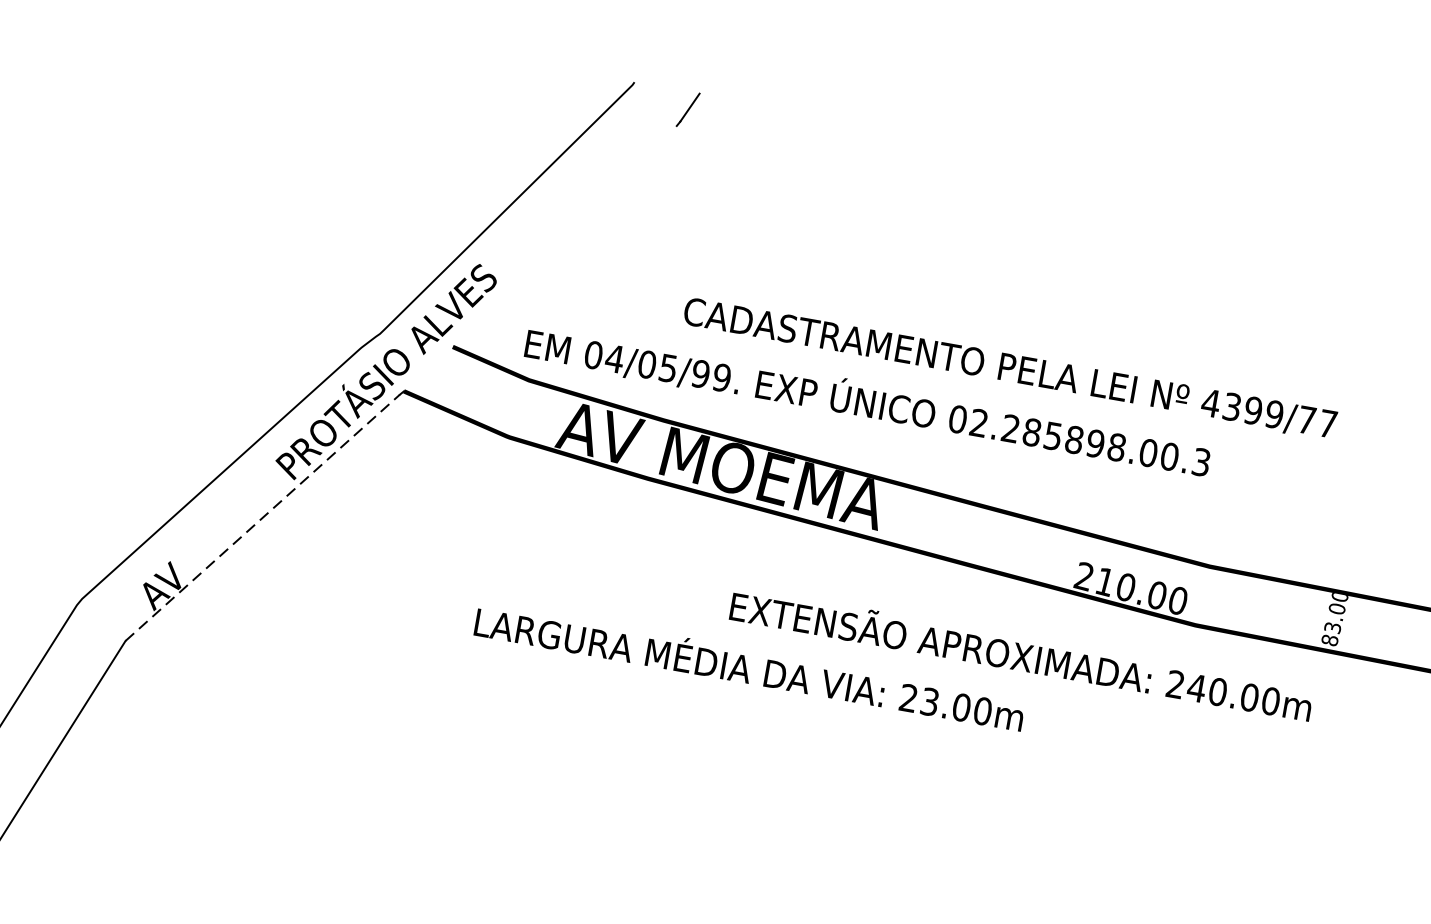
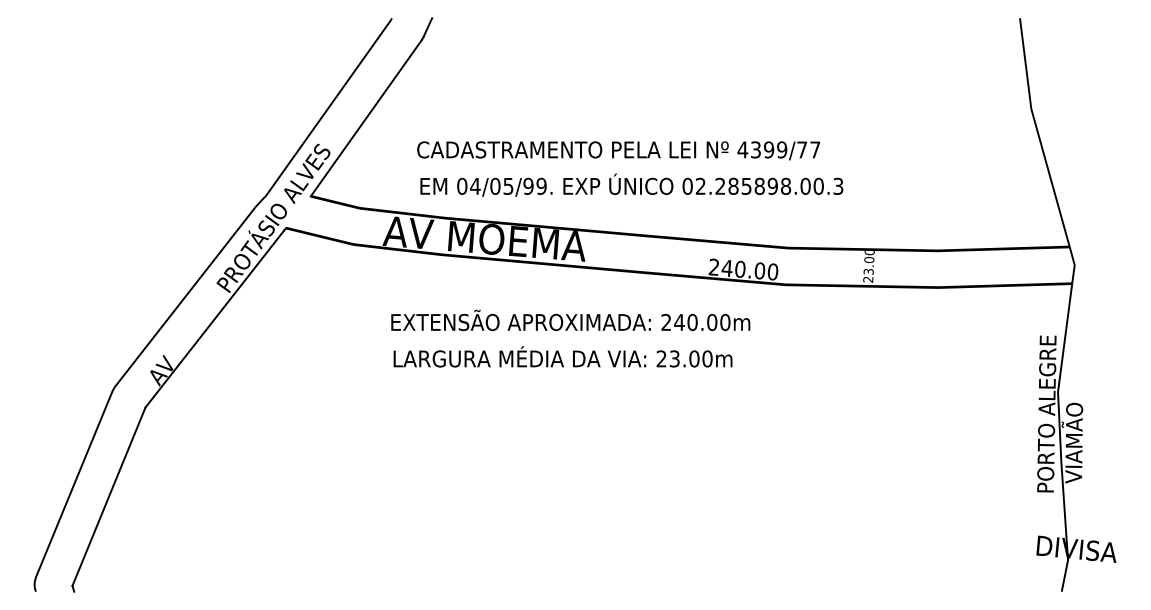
line: (563, 236) -> (365, 118), added
text: (1009, 368) -> (618, 150), moved
text: (867, 400) -> (631, 184), moved
line: (263, 517) -> (215, 318), dashed -> solid
text: (1103, 581) -> (726, 268), 210.00 -> 240.00
text: (1330, 640) -> (868, 279), 83.00 -> 23.00
text: (1021, 654) -> (570, 320), moved
text: (749, 666) -> (562, 356), moved

